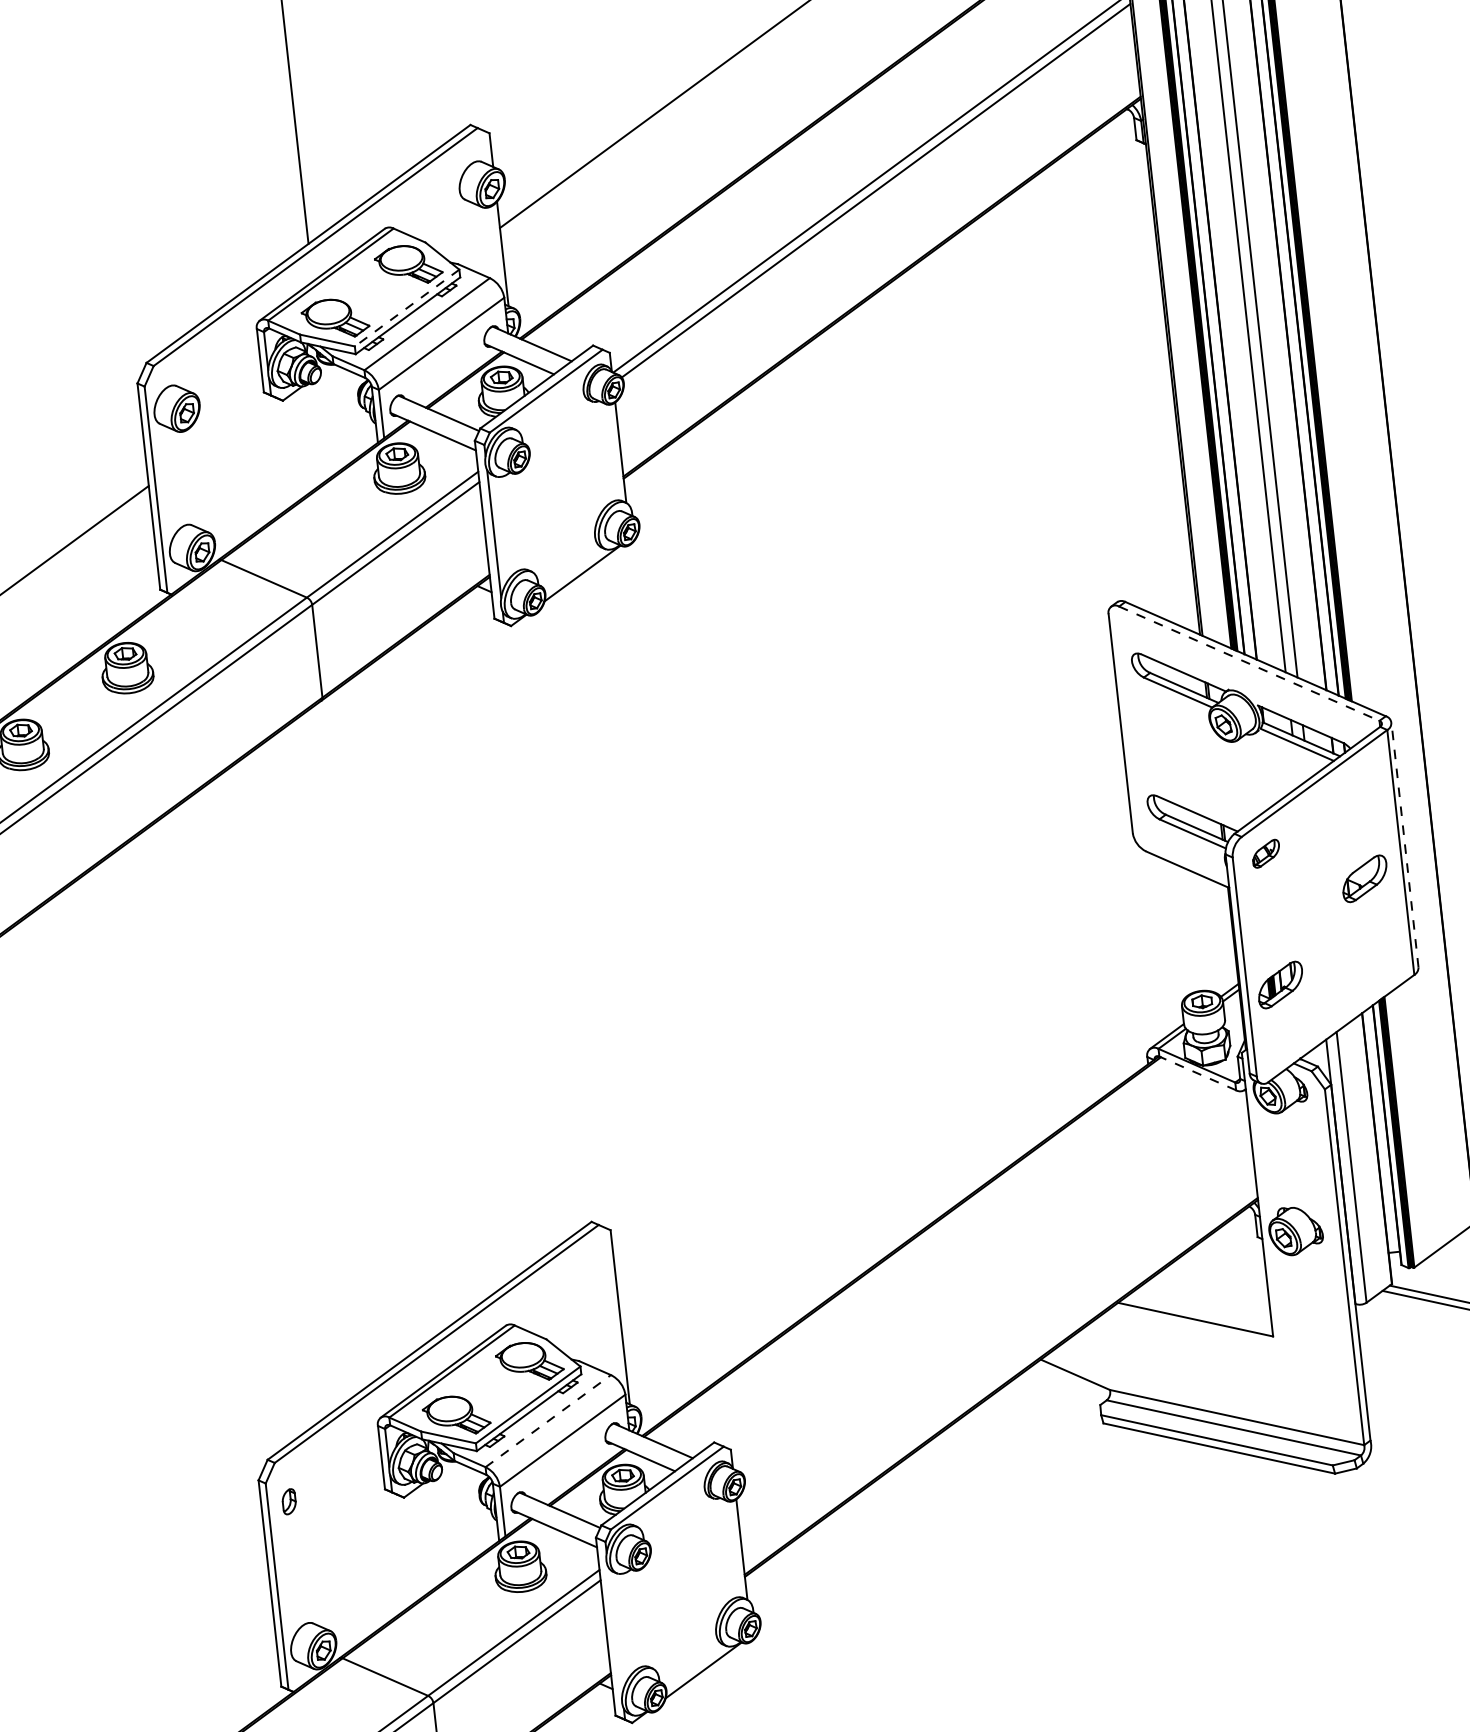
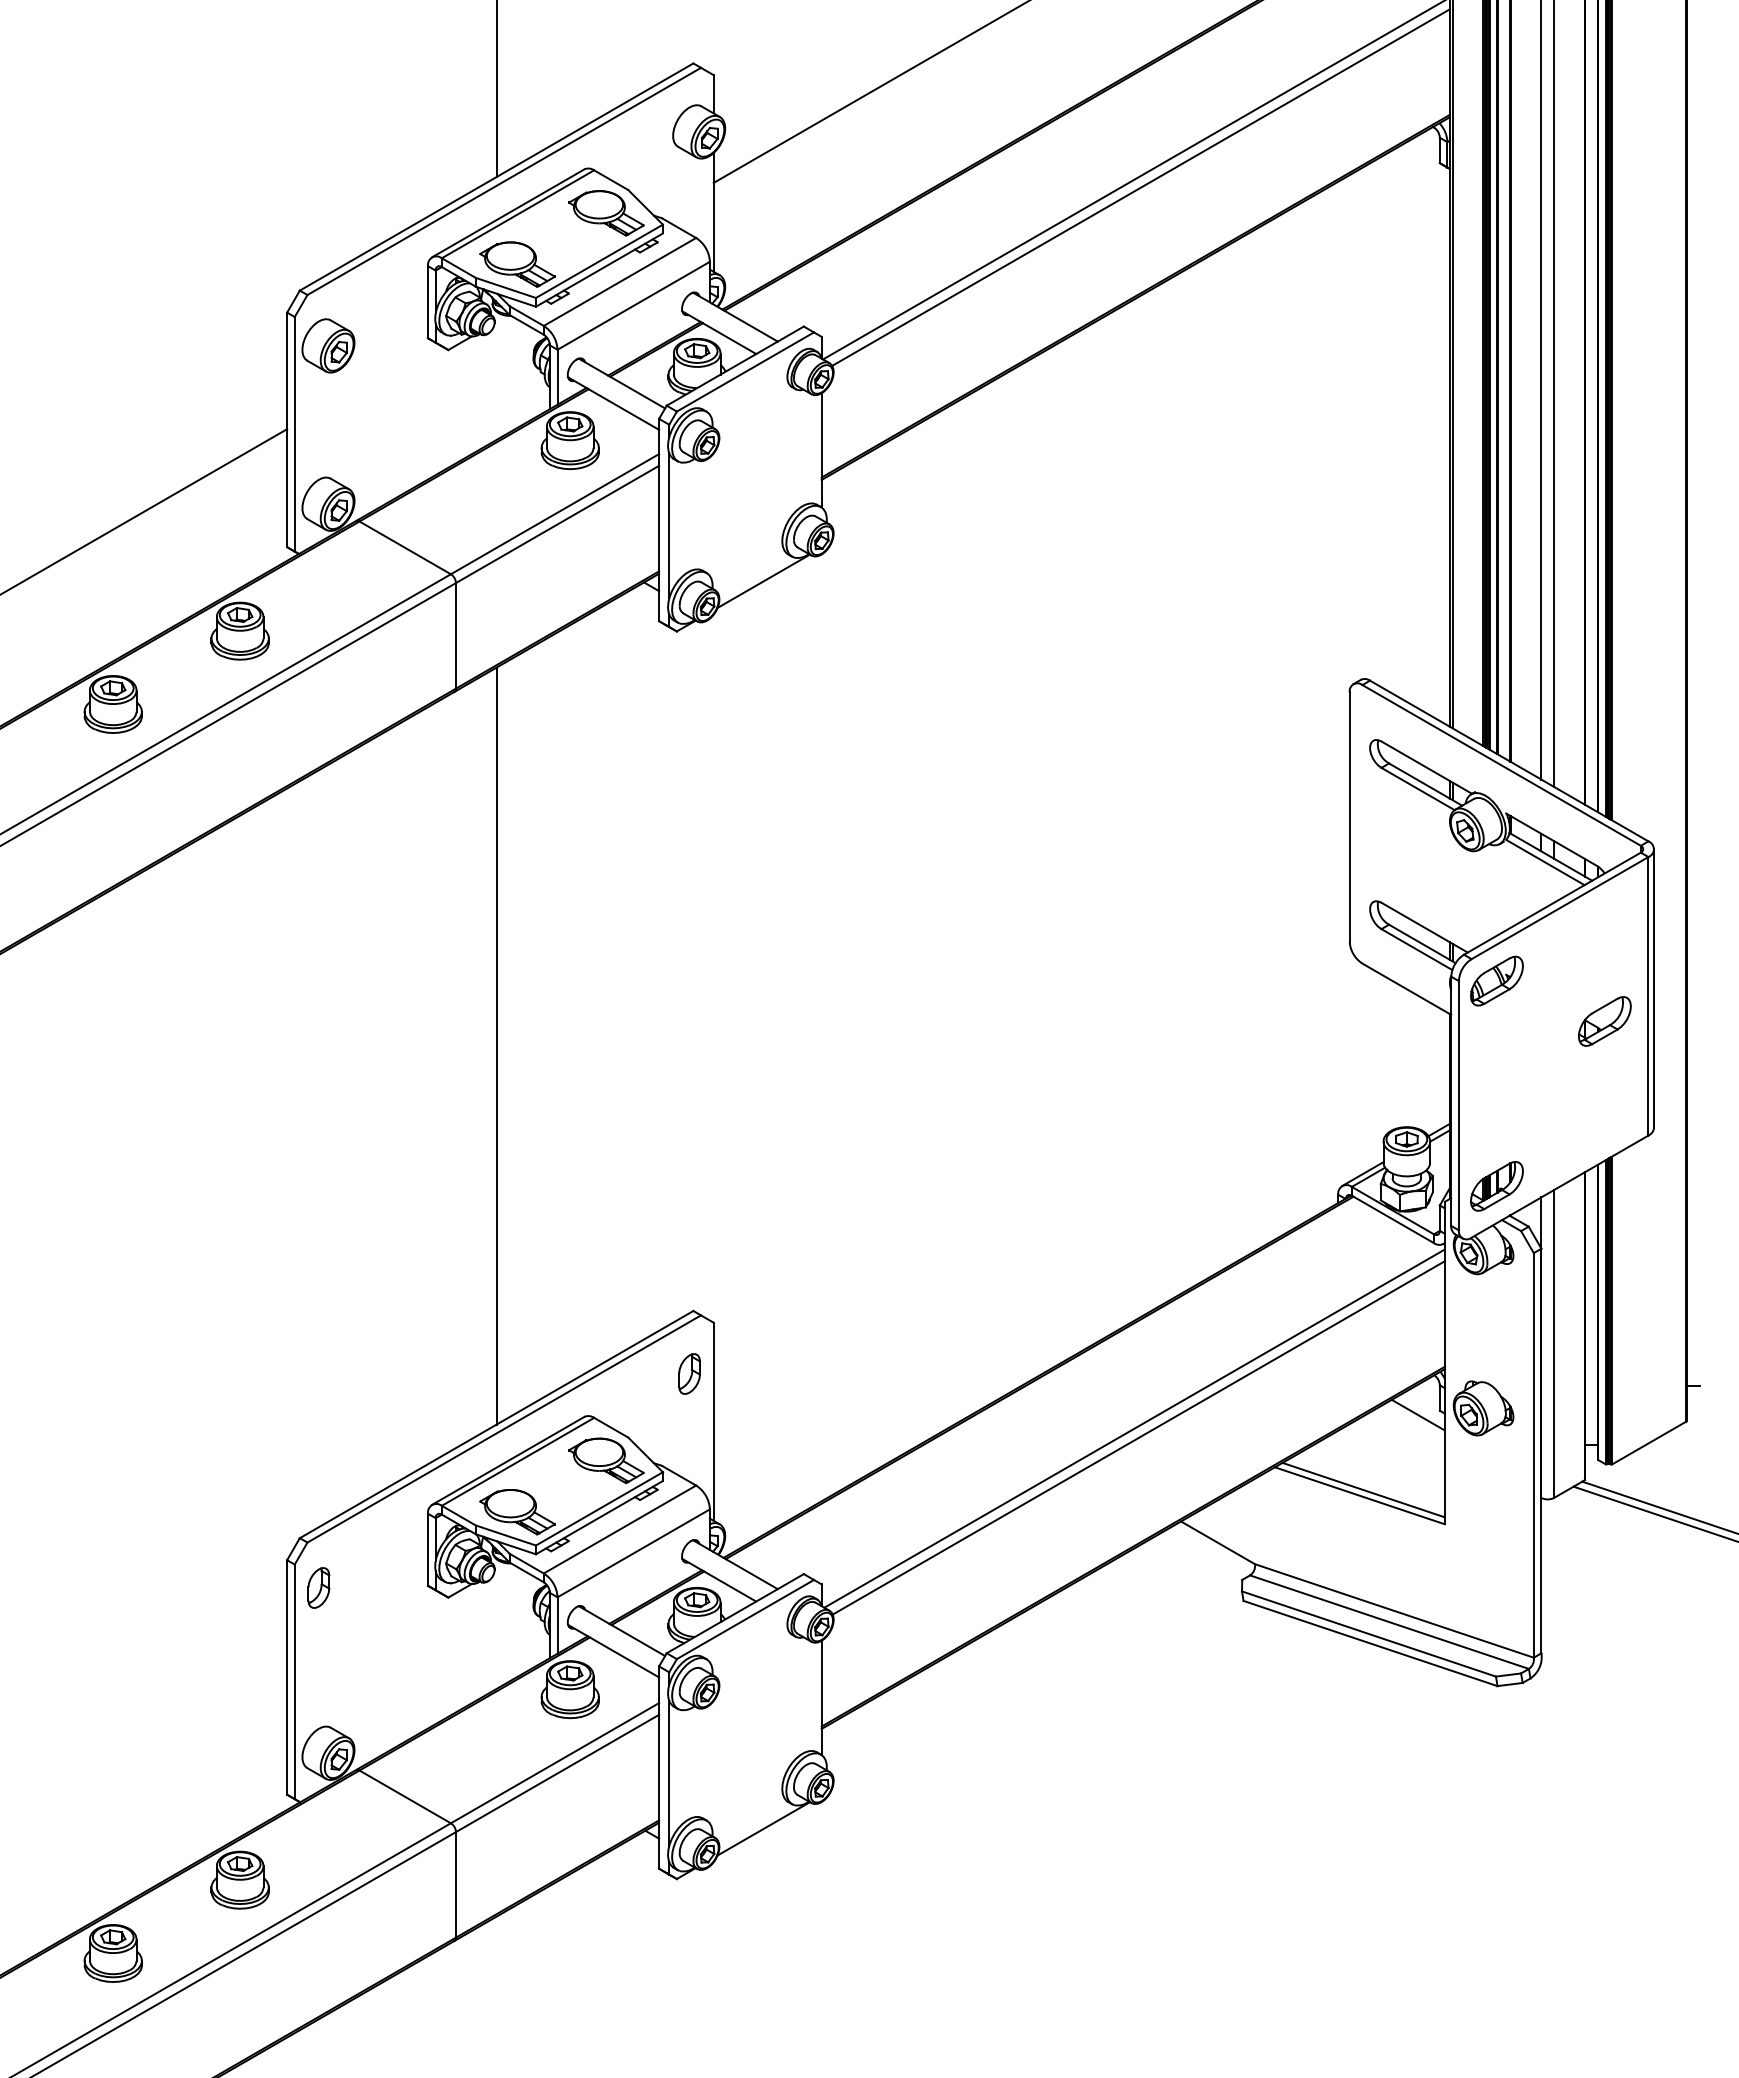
line: (407, 308) -> (599, 261), dashed -> solid
line: (1249, 663) -> (1501, 765), dashed -> solid
line: (1405, 844) -> (1654, 987), dashed -> solid
part: (1265, 853) -> (1496, 980), size x1.67
part: (1280, 985) -> (1496, 1186), moved
line: (392, 1007) -> (496, 1045), added
line: (1197, 1073) -> (1392, 1219), dashed -> solid
line: (1238, 1242) -> (1417, 1414), added
part: (594, 1277) -> (689, 1373), added
line: (990, 1282) -> (1134, 1428), added
line: (995, 1289) -> (1138, 1437), added
line: (1198, 1313) -> (1363, 1489), added
line: (547, 1421) -> (619, 1529), dashed -> solid
part: (288, 1501) -> (318, 1587), size x1.43
line: (615, 1630) -> (669, 1773), added

